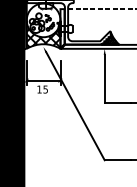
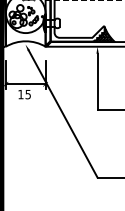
hatch: (43, 34) -> (25, 29), removed

